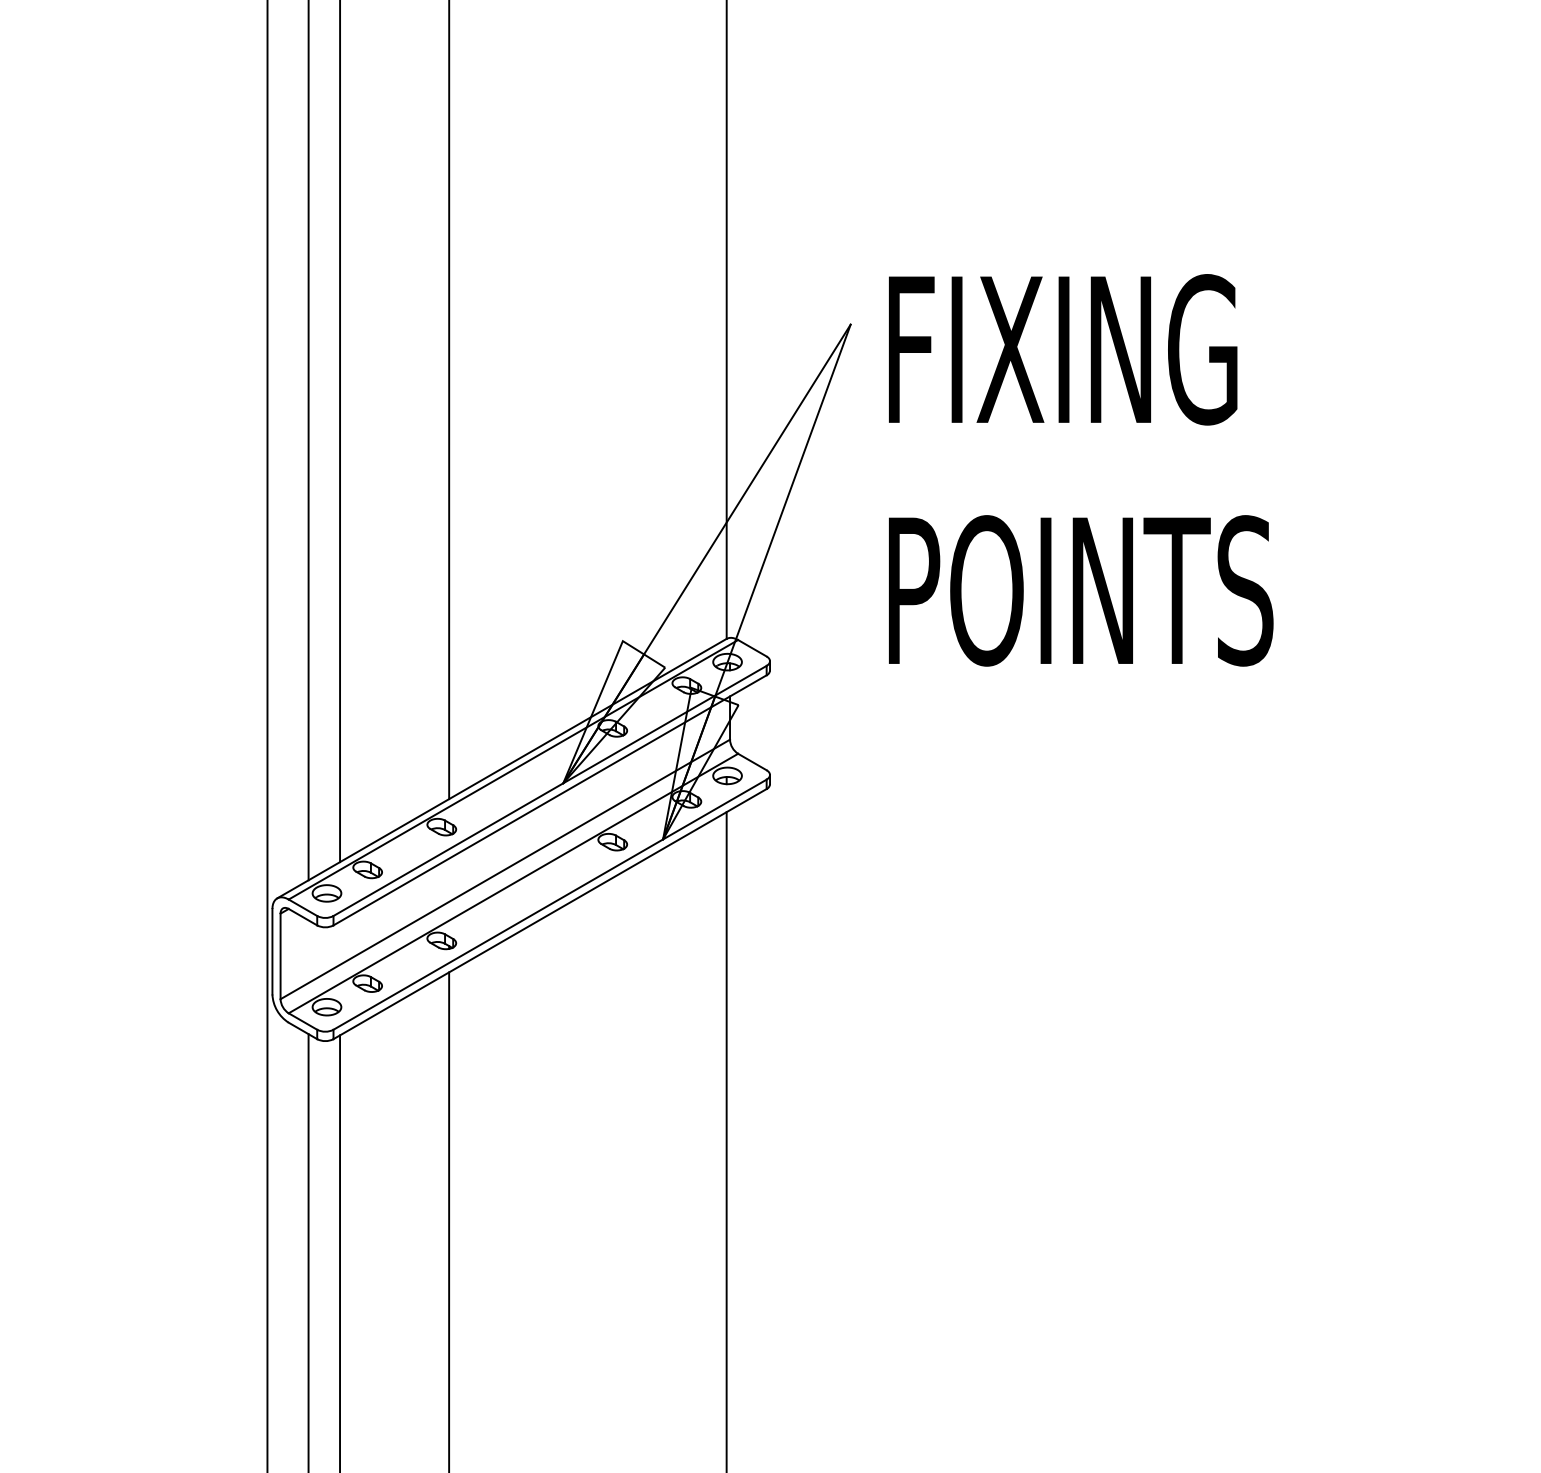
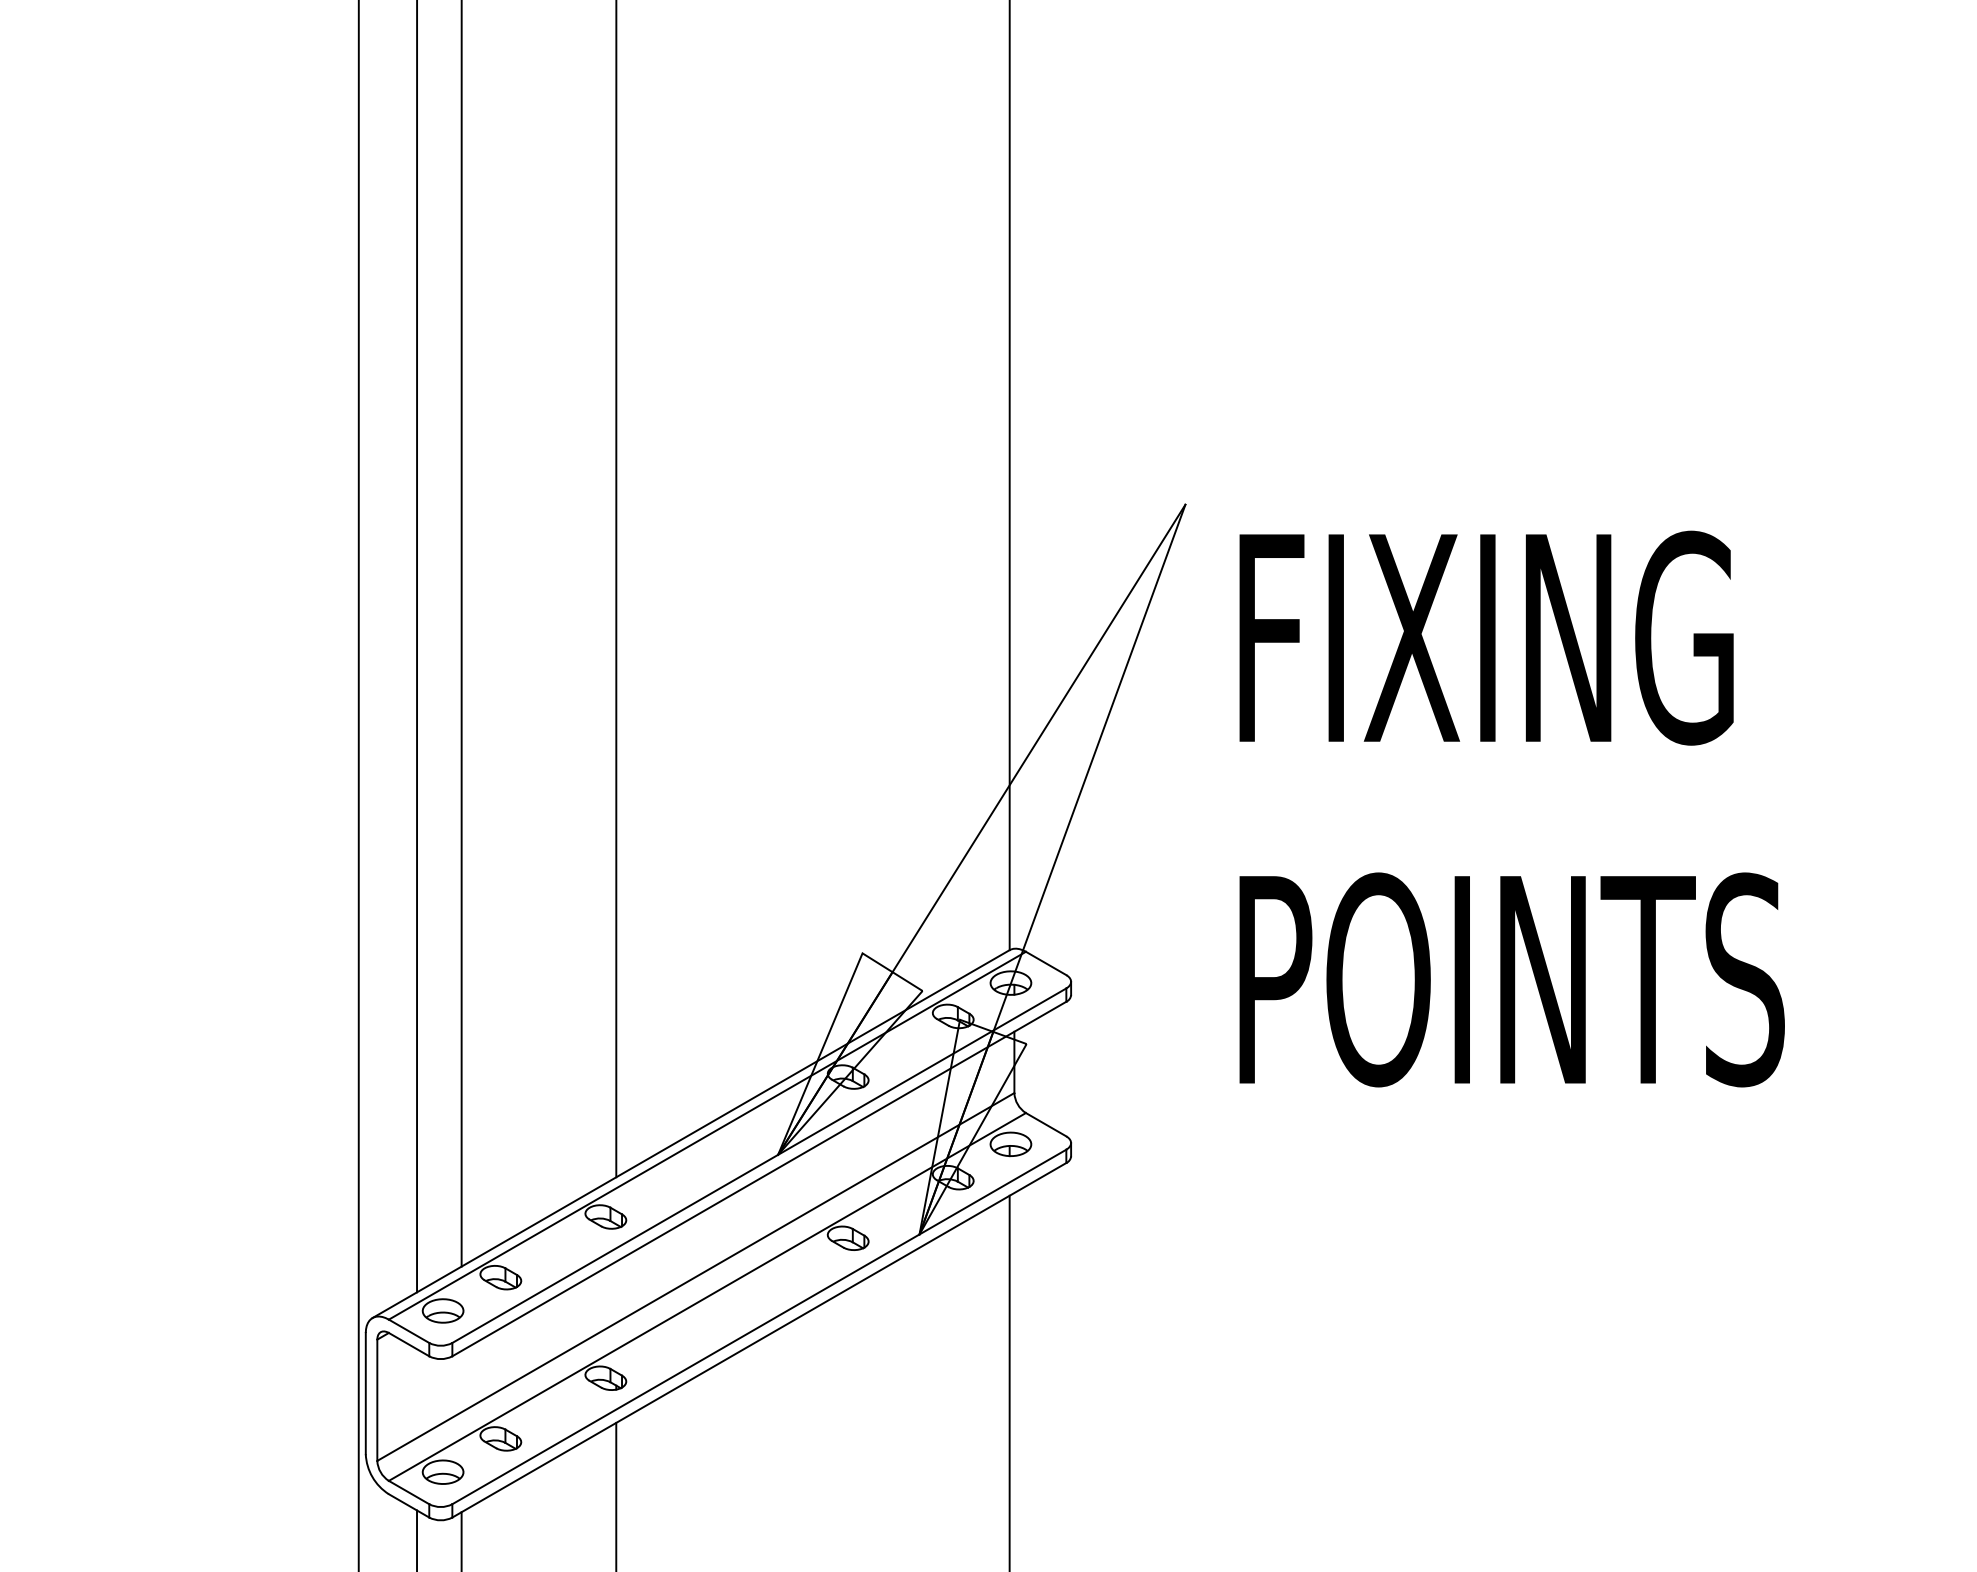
text: (1081, 470) -> (1512, 809), moved

